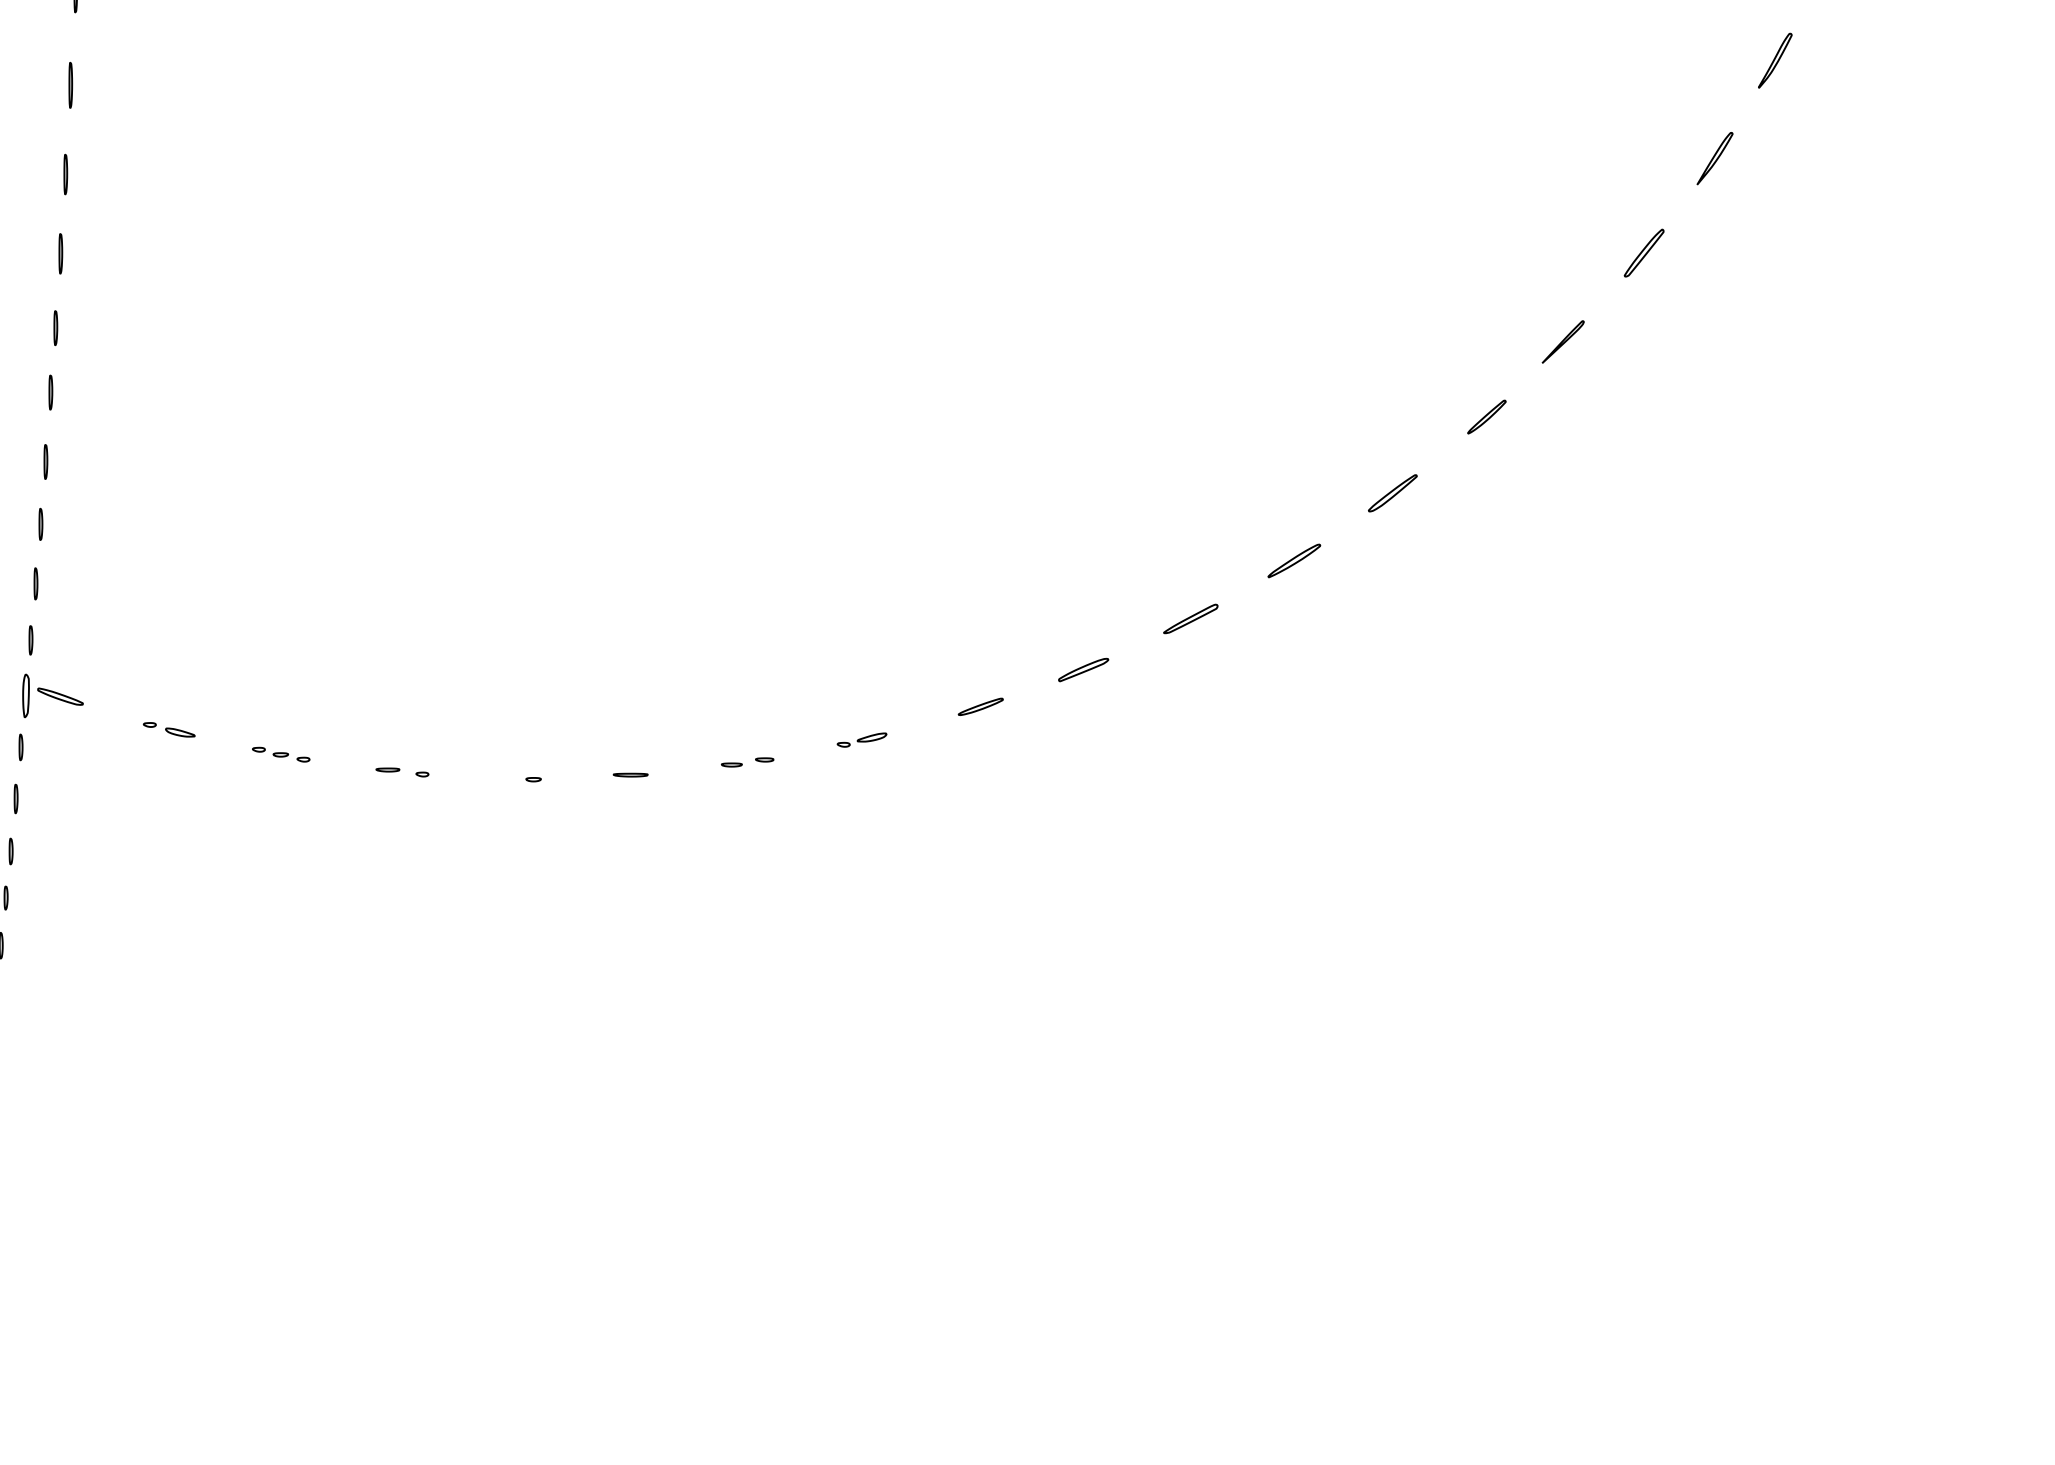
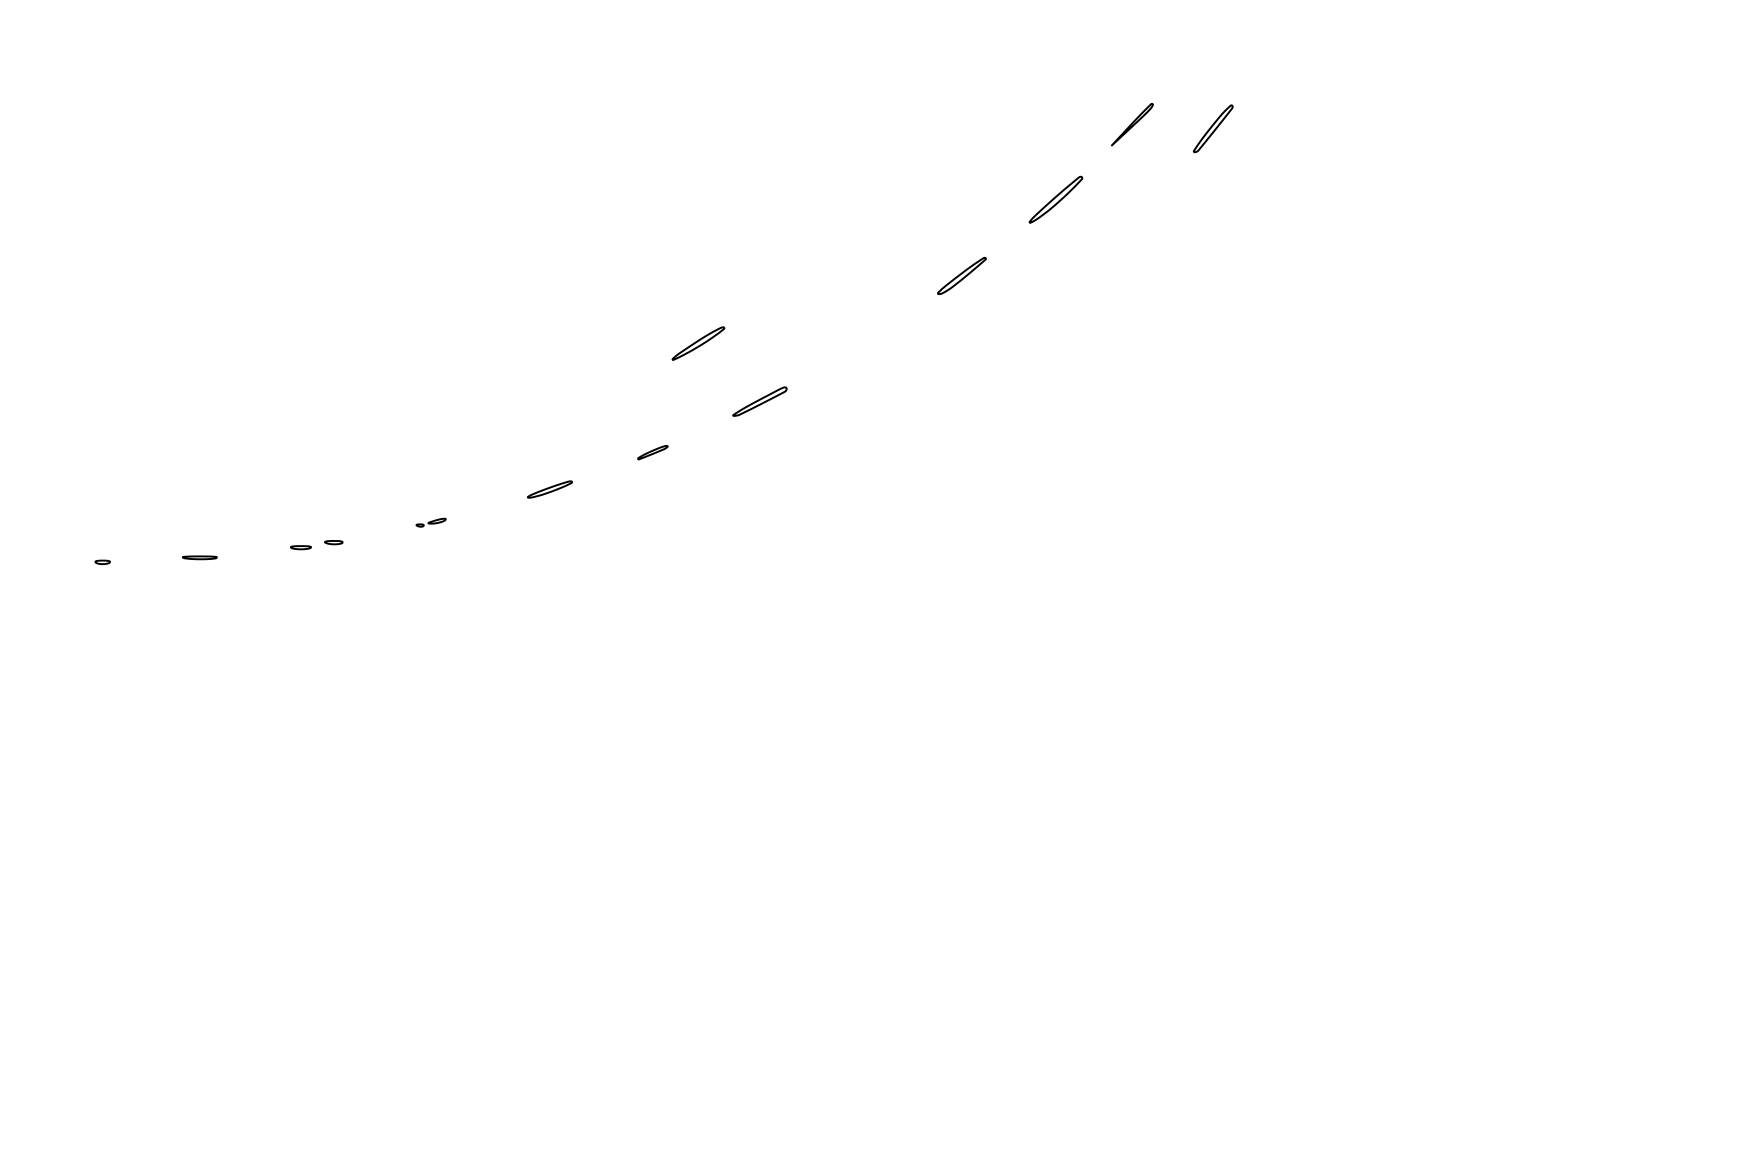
part: (1643, 252) -> (1212, 128), moved
part: (1486, 416) -> (1055, 199), size x1.4
part: (1294, 560) -> (698, 343), moved
part: (1083, 669) -> (652, 452), size x0.6
part: (861, 739) -> (430, 522), size x0.6

